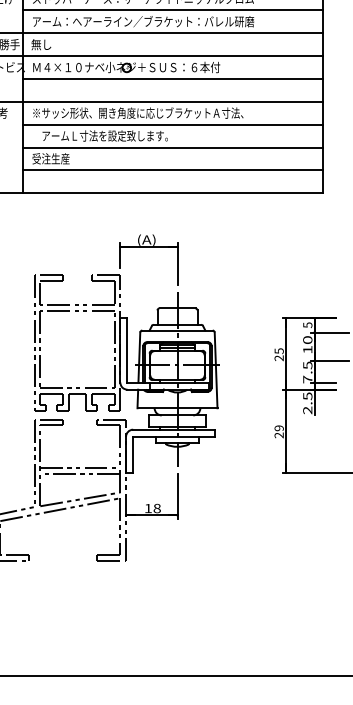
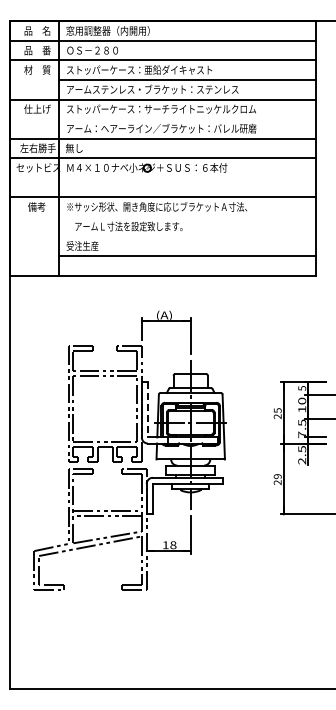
line: (172, 10) -> (186, 119), removed
line: (172, 78) -> (186, 177), removed
line: (172, 124) -> (186, 216), removed
line: (172, 147) -> (186, 236), removed
line: (126, 349) -> (147, 409), solid -> dashed

